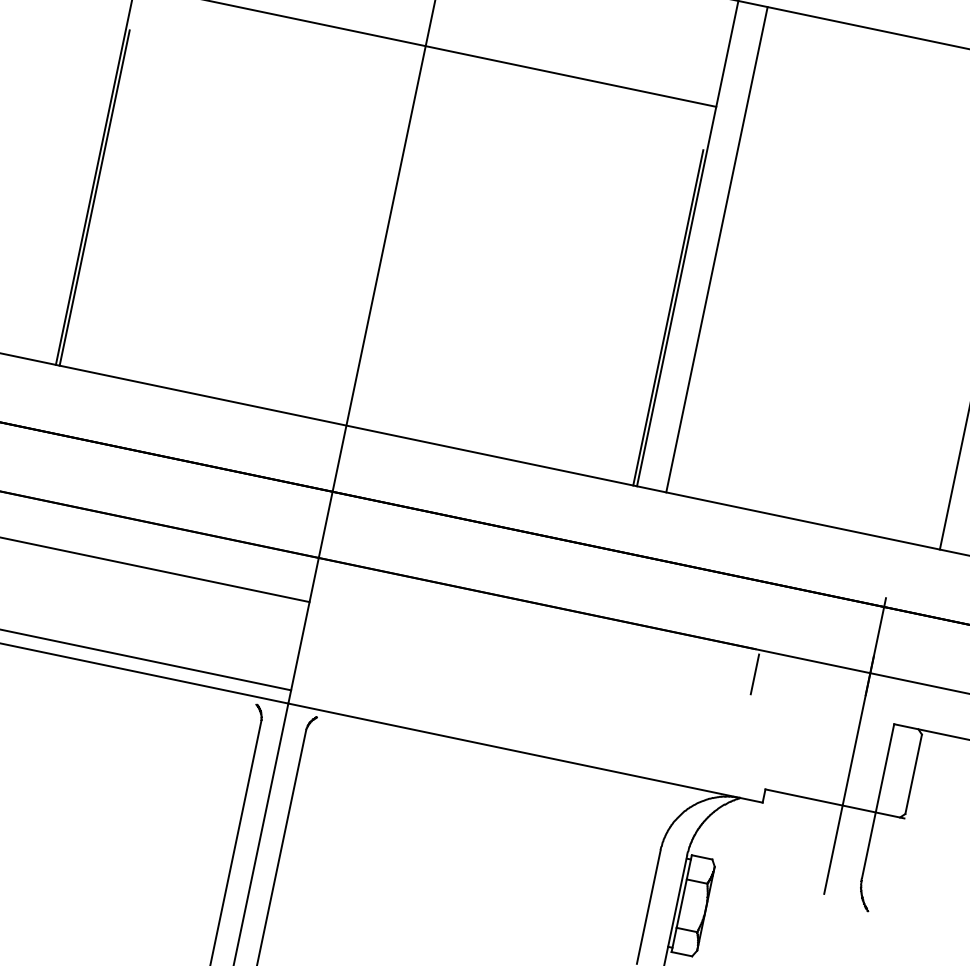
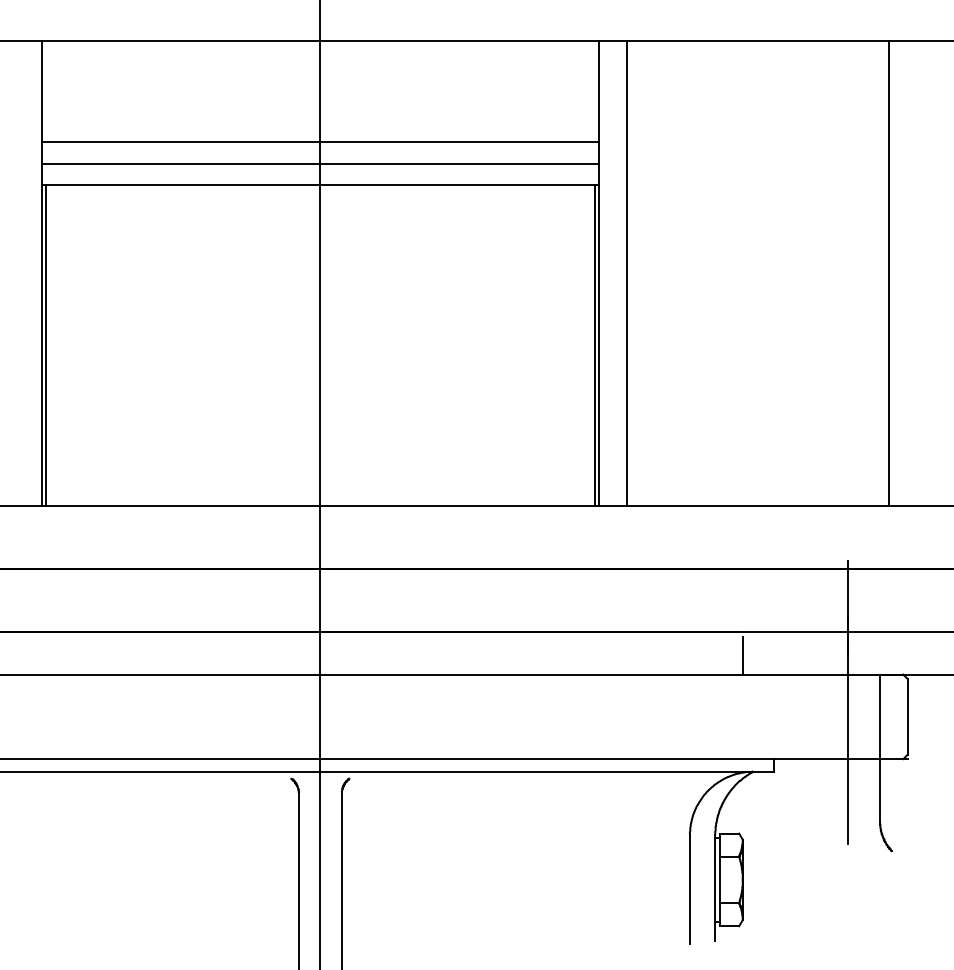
line: (421, 68) -> (320, 163), added
line: (416, 90) -> (320, 184), added
line: (613, 665) -> (611, 674), added
line: (528, 740) -> (547, 759), added

